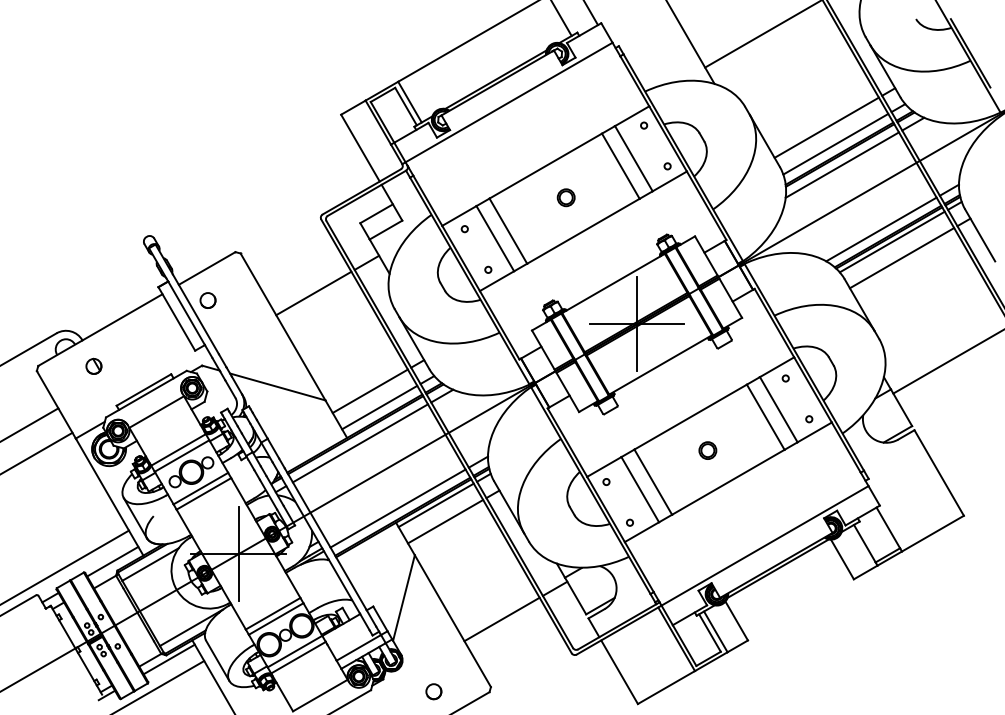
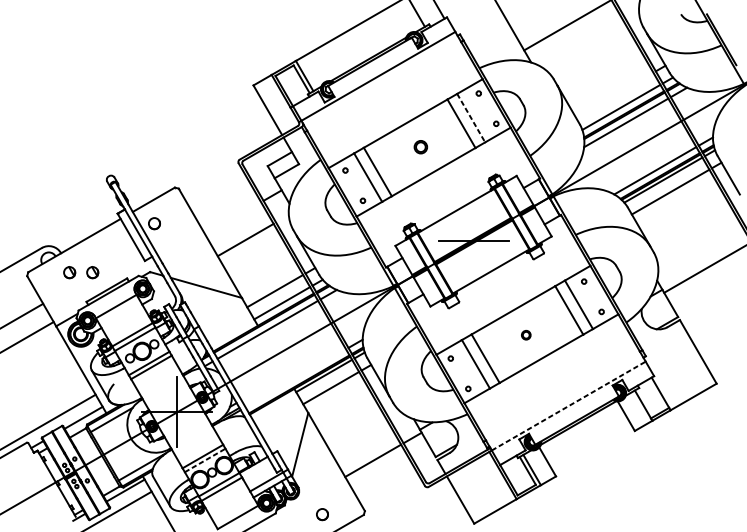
line: (826, 127) -> (614, 94), removed
line: (633, 158) -> (470, 118), solid -> dashed
line: (313, 293) -> (245, 239), moved
line: (637, 324) -> (473, 241), removed
part: (124, 365) -> (92, 271), added
part: (707, 450) -> (525, 335), size x0.7
line: (397, 508) -> (295, 378), removed
line: (765, 545) -> (569, 405), solid -> dashed
line: (276, 619) -> (205, 460), solid -> dashed

